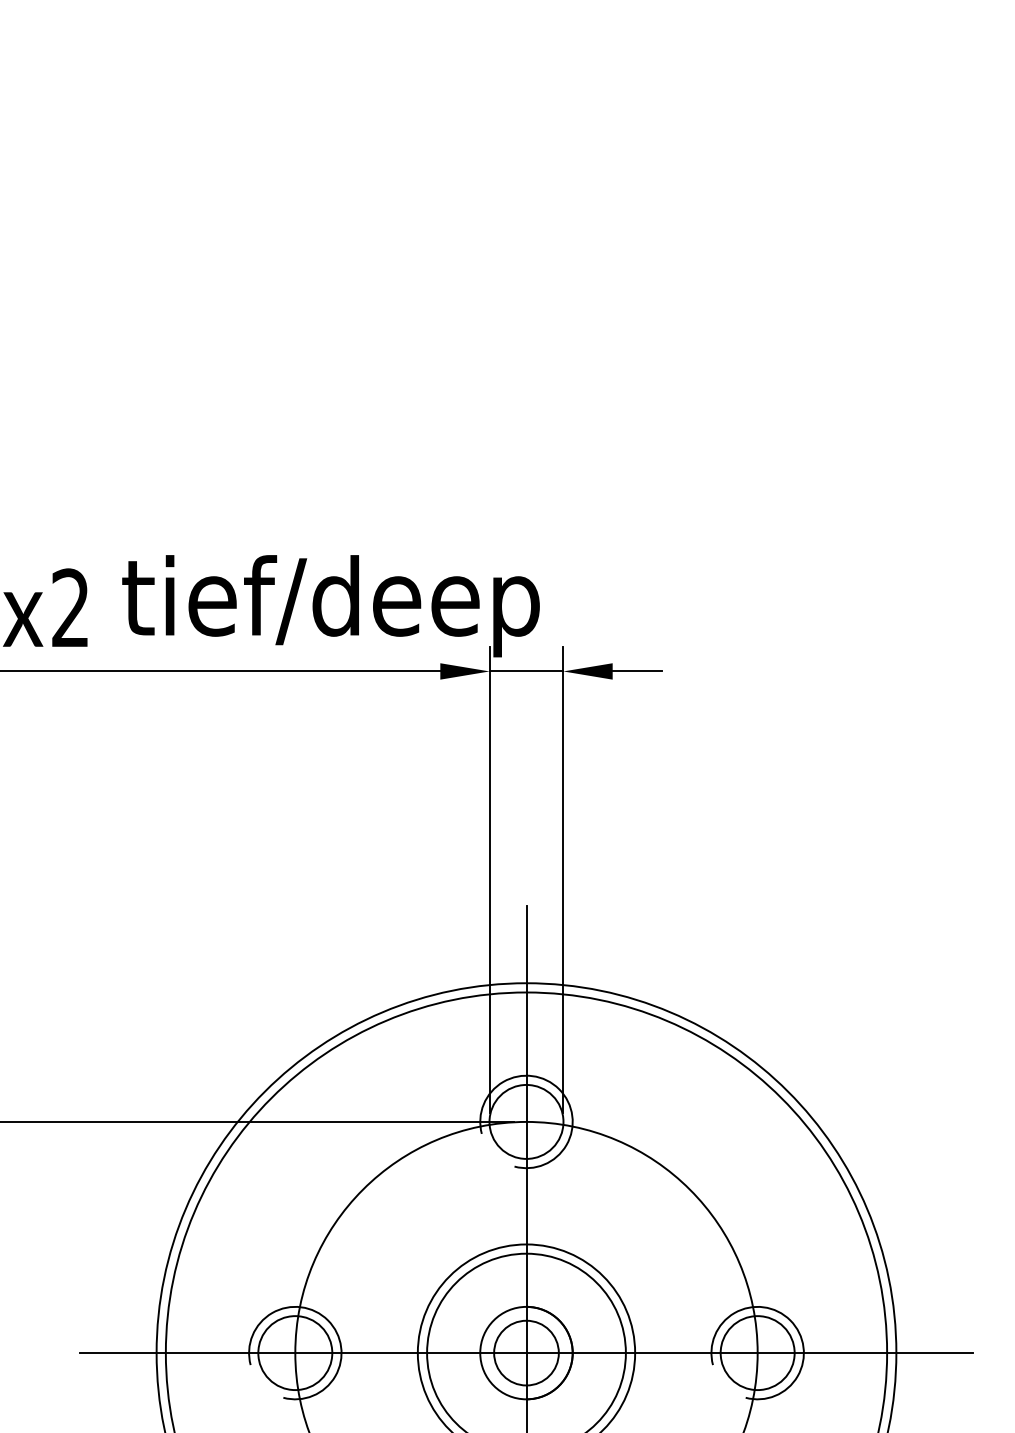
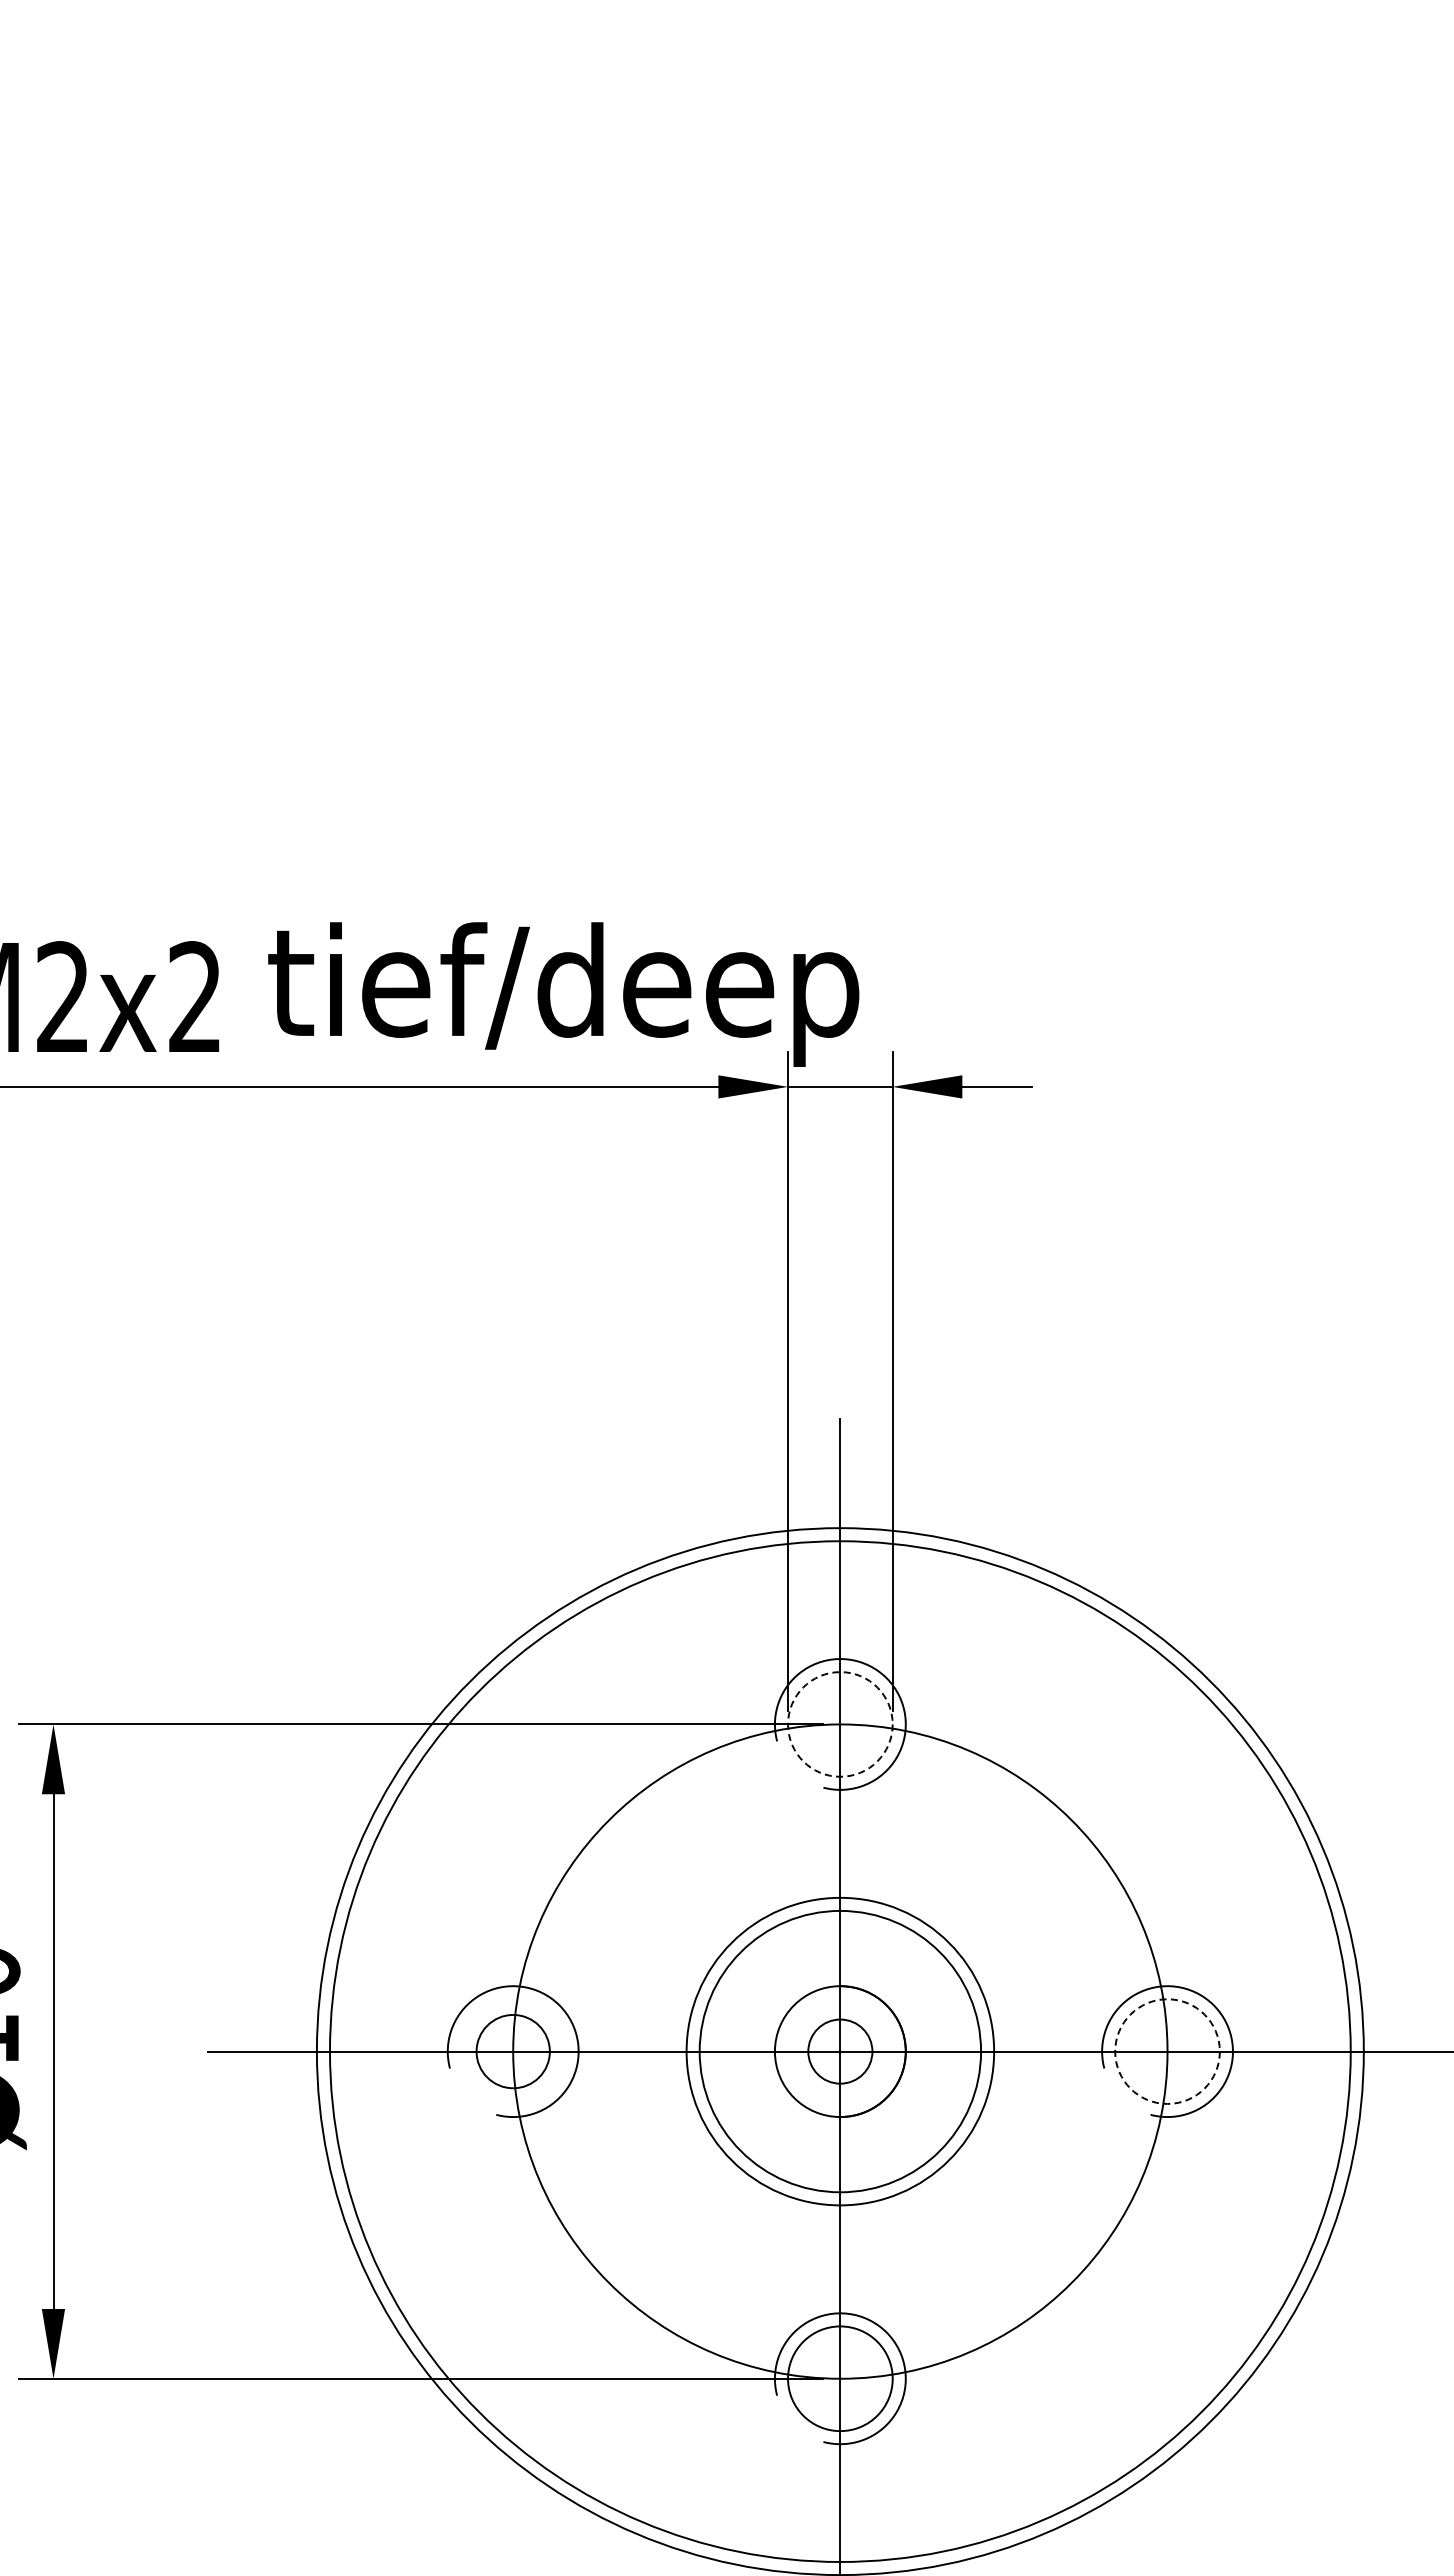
circle: (526, 1121) -> (840, 1724), solid -> dashed
circle: (294, 1353) -> (512, 2051), size x0.7
circle: (526, 1353) -> (840, 2051), size x0.7
circle: (757, 1353) -> (1167, 2051), solid -> dashed

